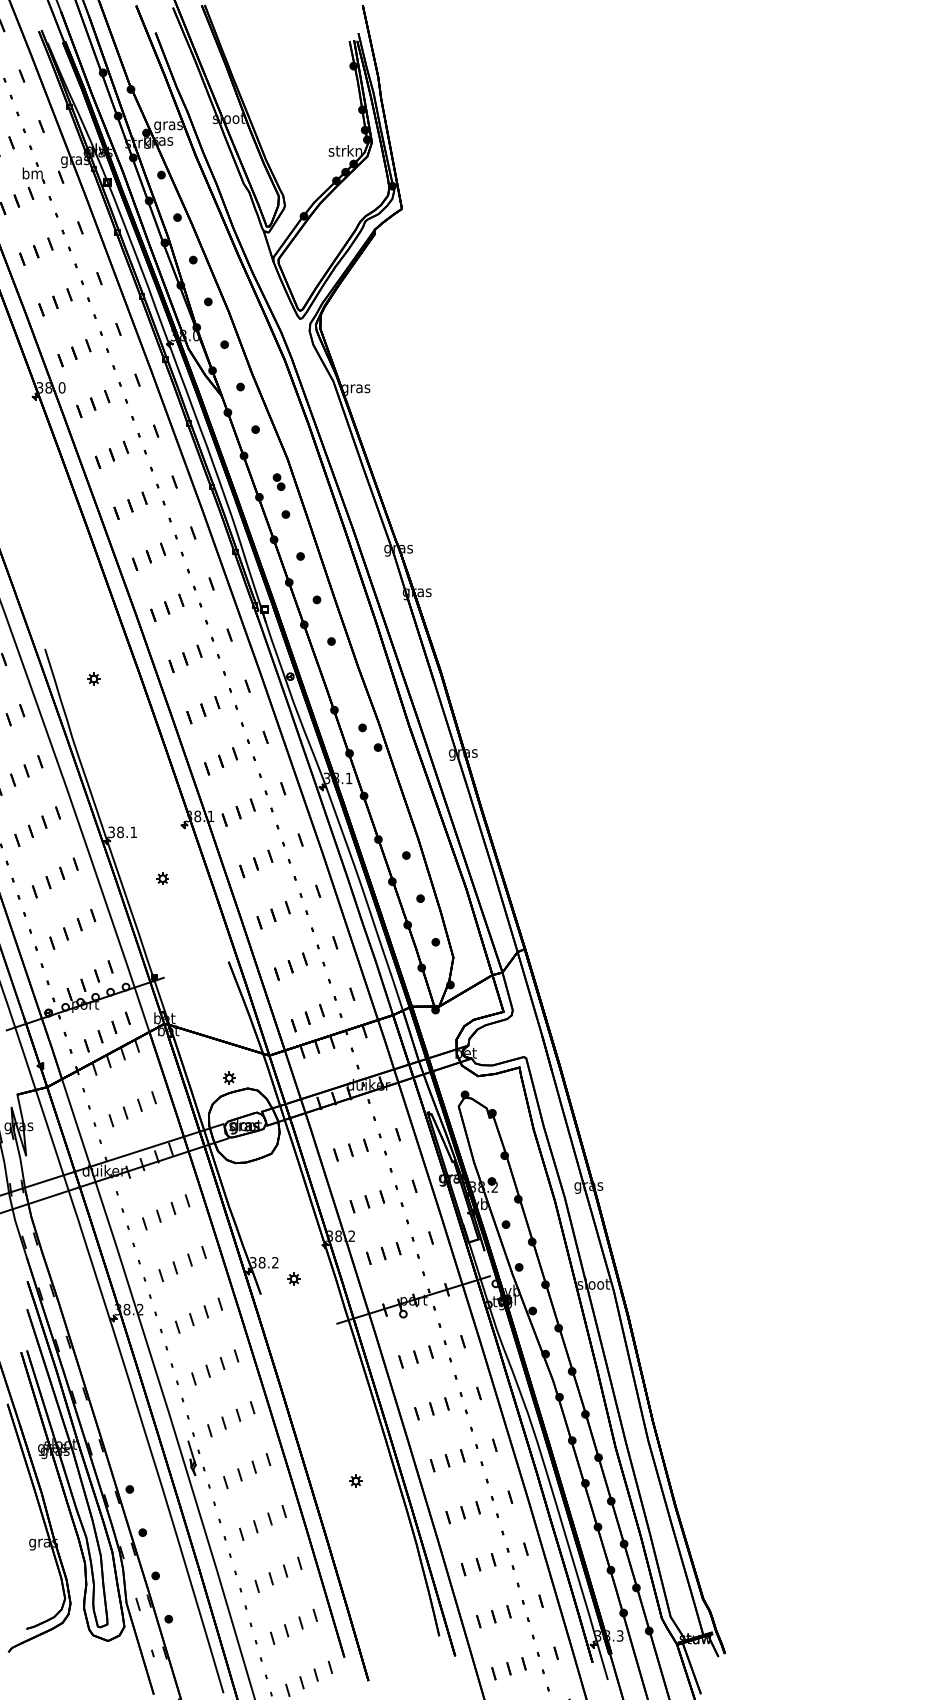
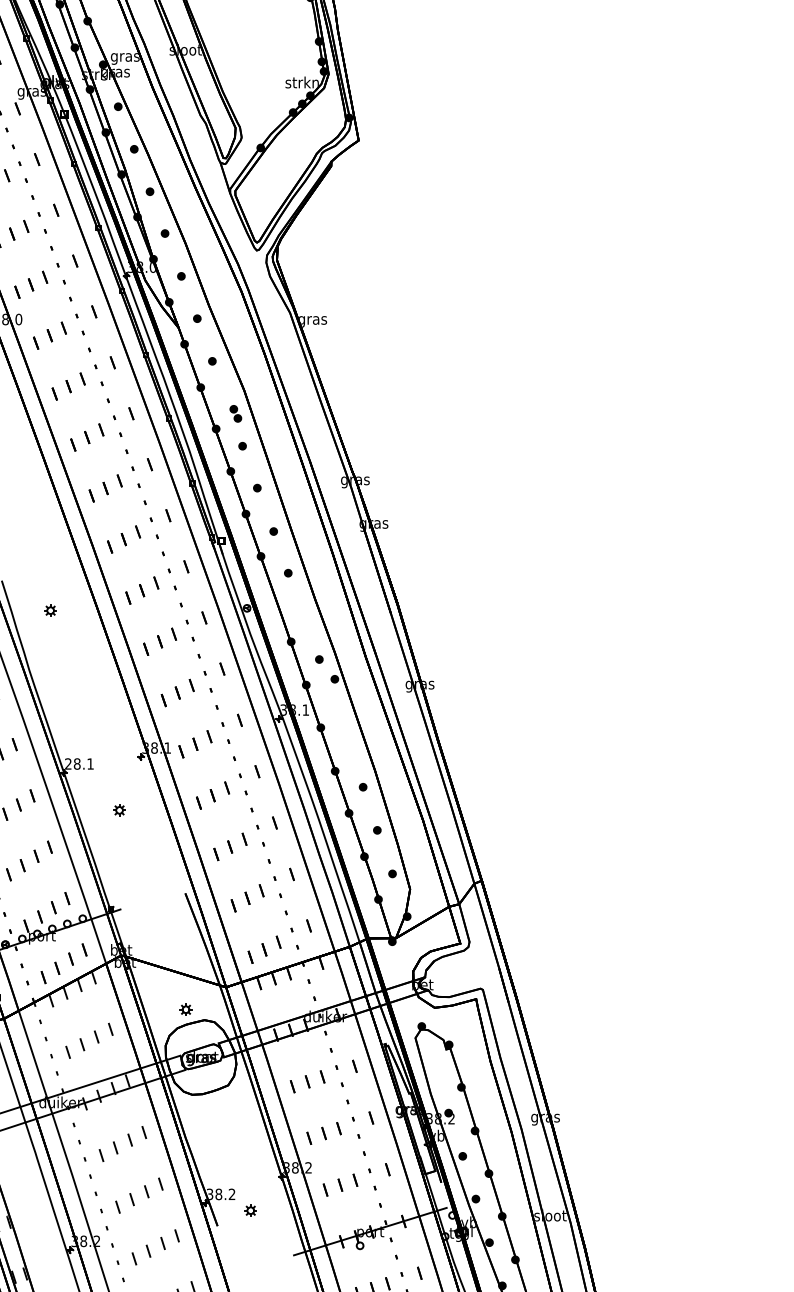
text: (111, 832) -> (68, 764), 38.1 -> 28.1

